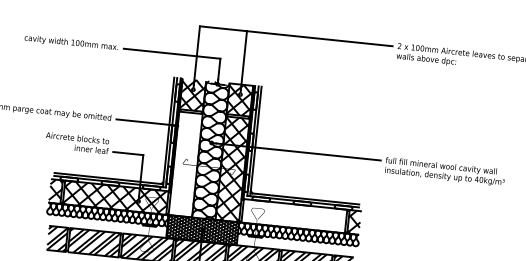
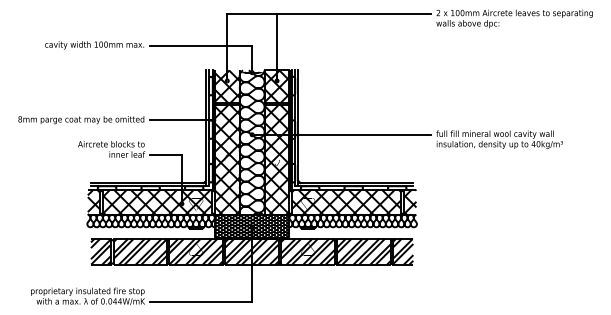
hatch: (185, 163) -> (226, 159), added
hatch: (294, 215) -> (346, 201), added

